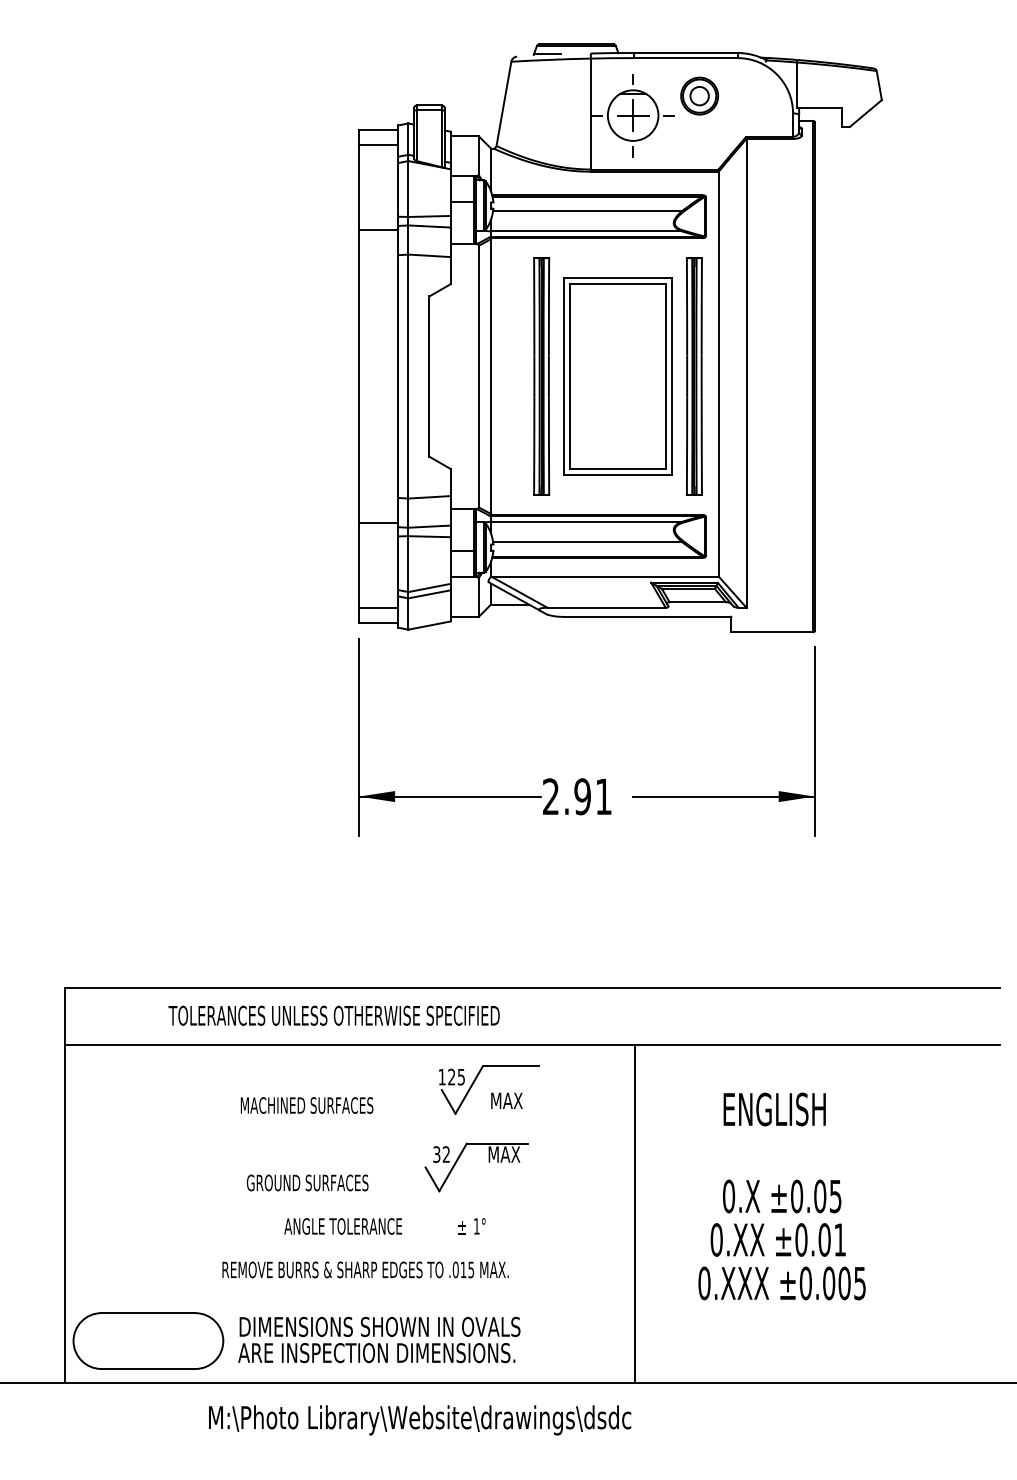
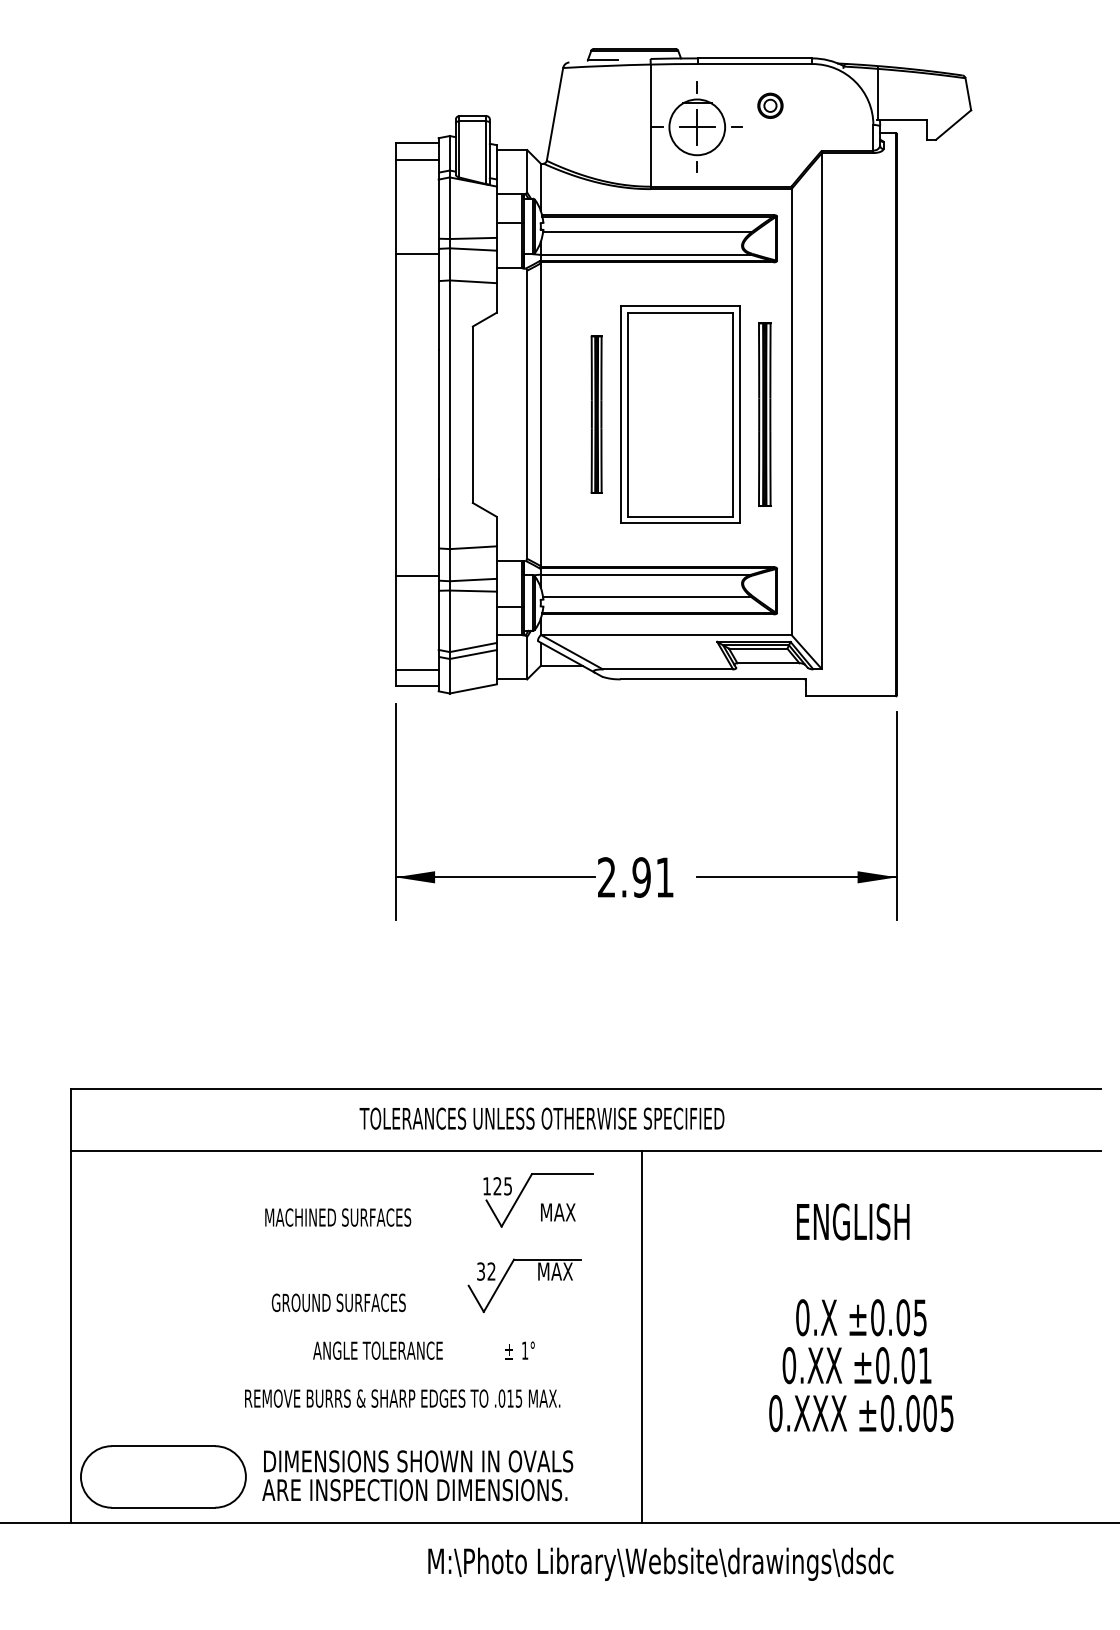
part: (699, 95) -> (770, 105), size x0.6
part: (541, 376) -> (596, 414), size x0.6
part: (694, 376) -> (764, 414), size x0.7
text: (333, 1015) -> (541, 1118), moved
line: (634, 1213) -> (641, 1336), moved
text: (420, 1420) -> (661, 1564), moved

